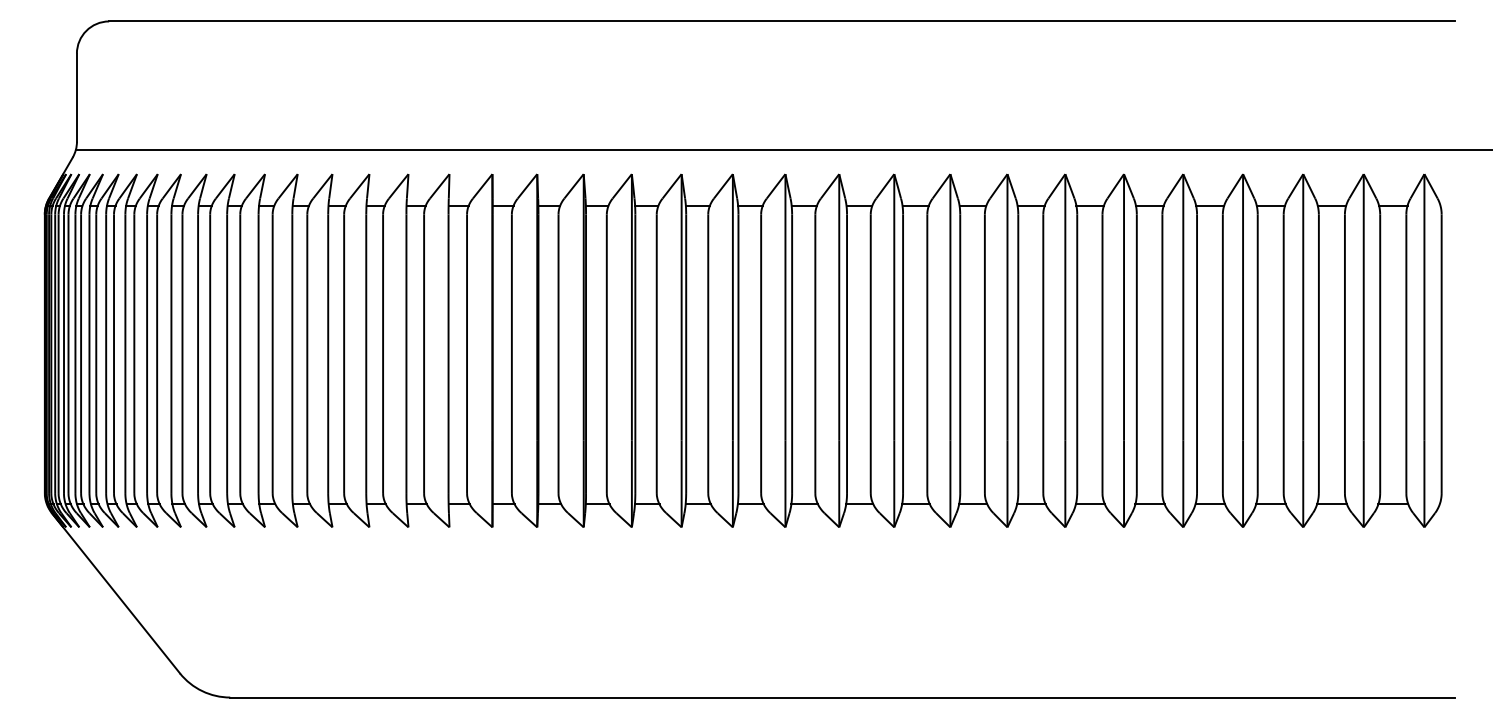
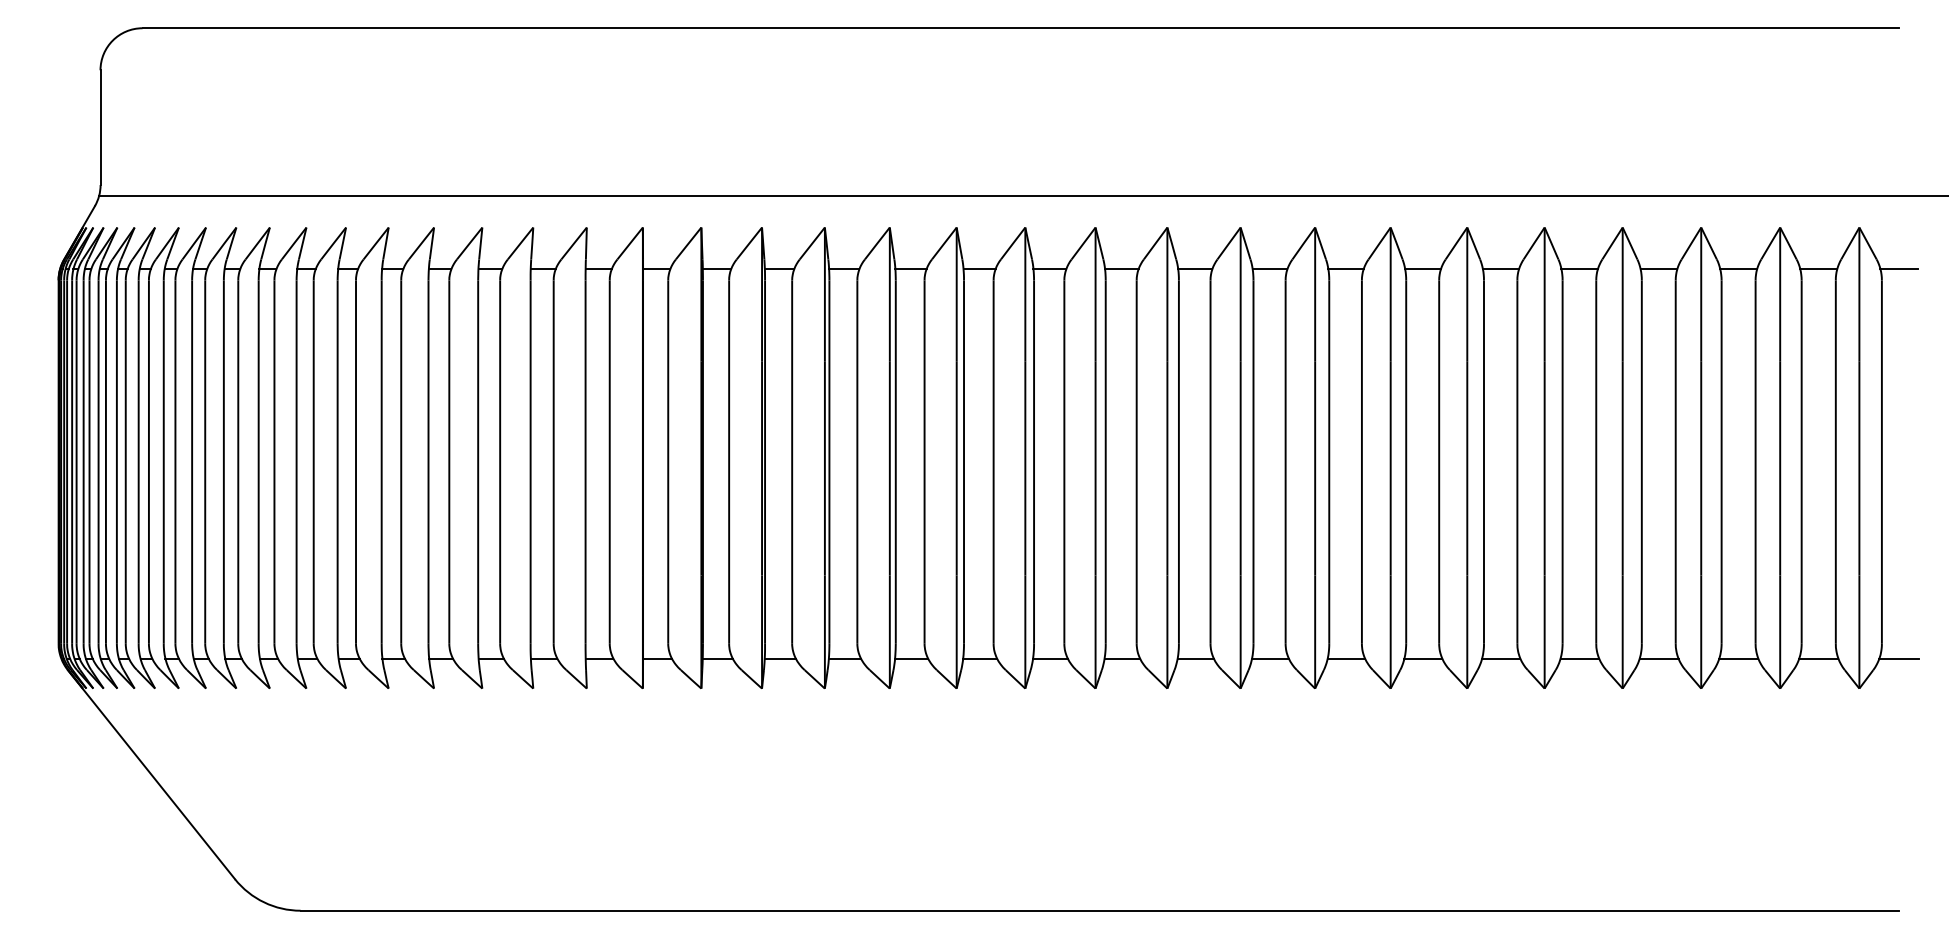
line: (1454, 206) -> (1898, 269), added
line: (1454, 504) -> (1898, 658), added

